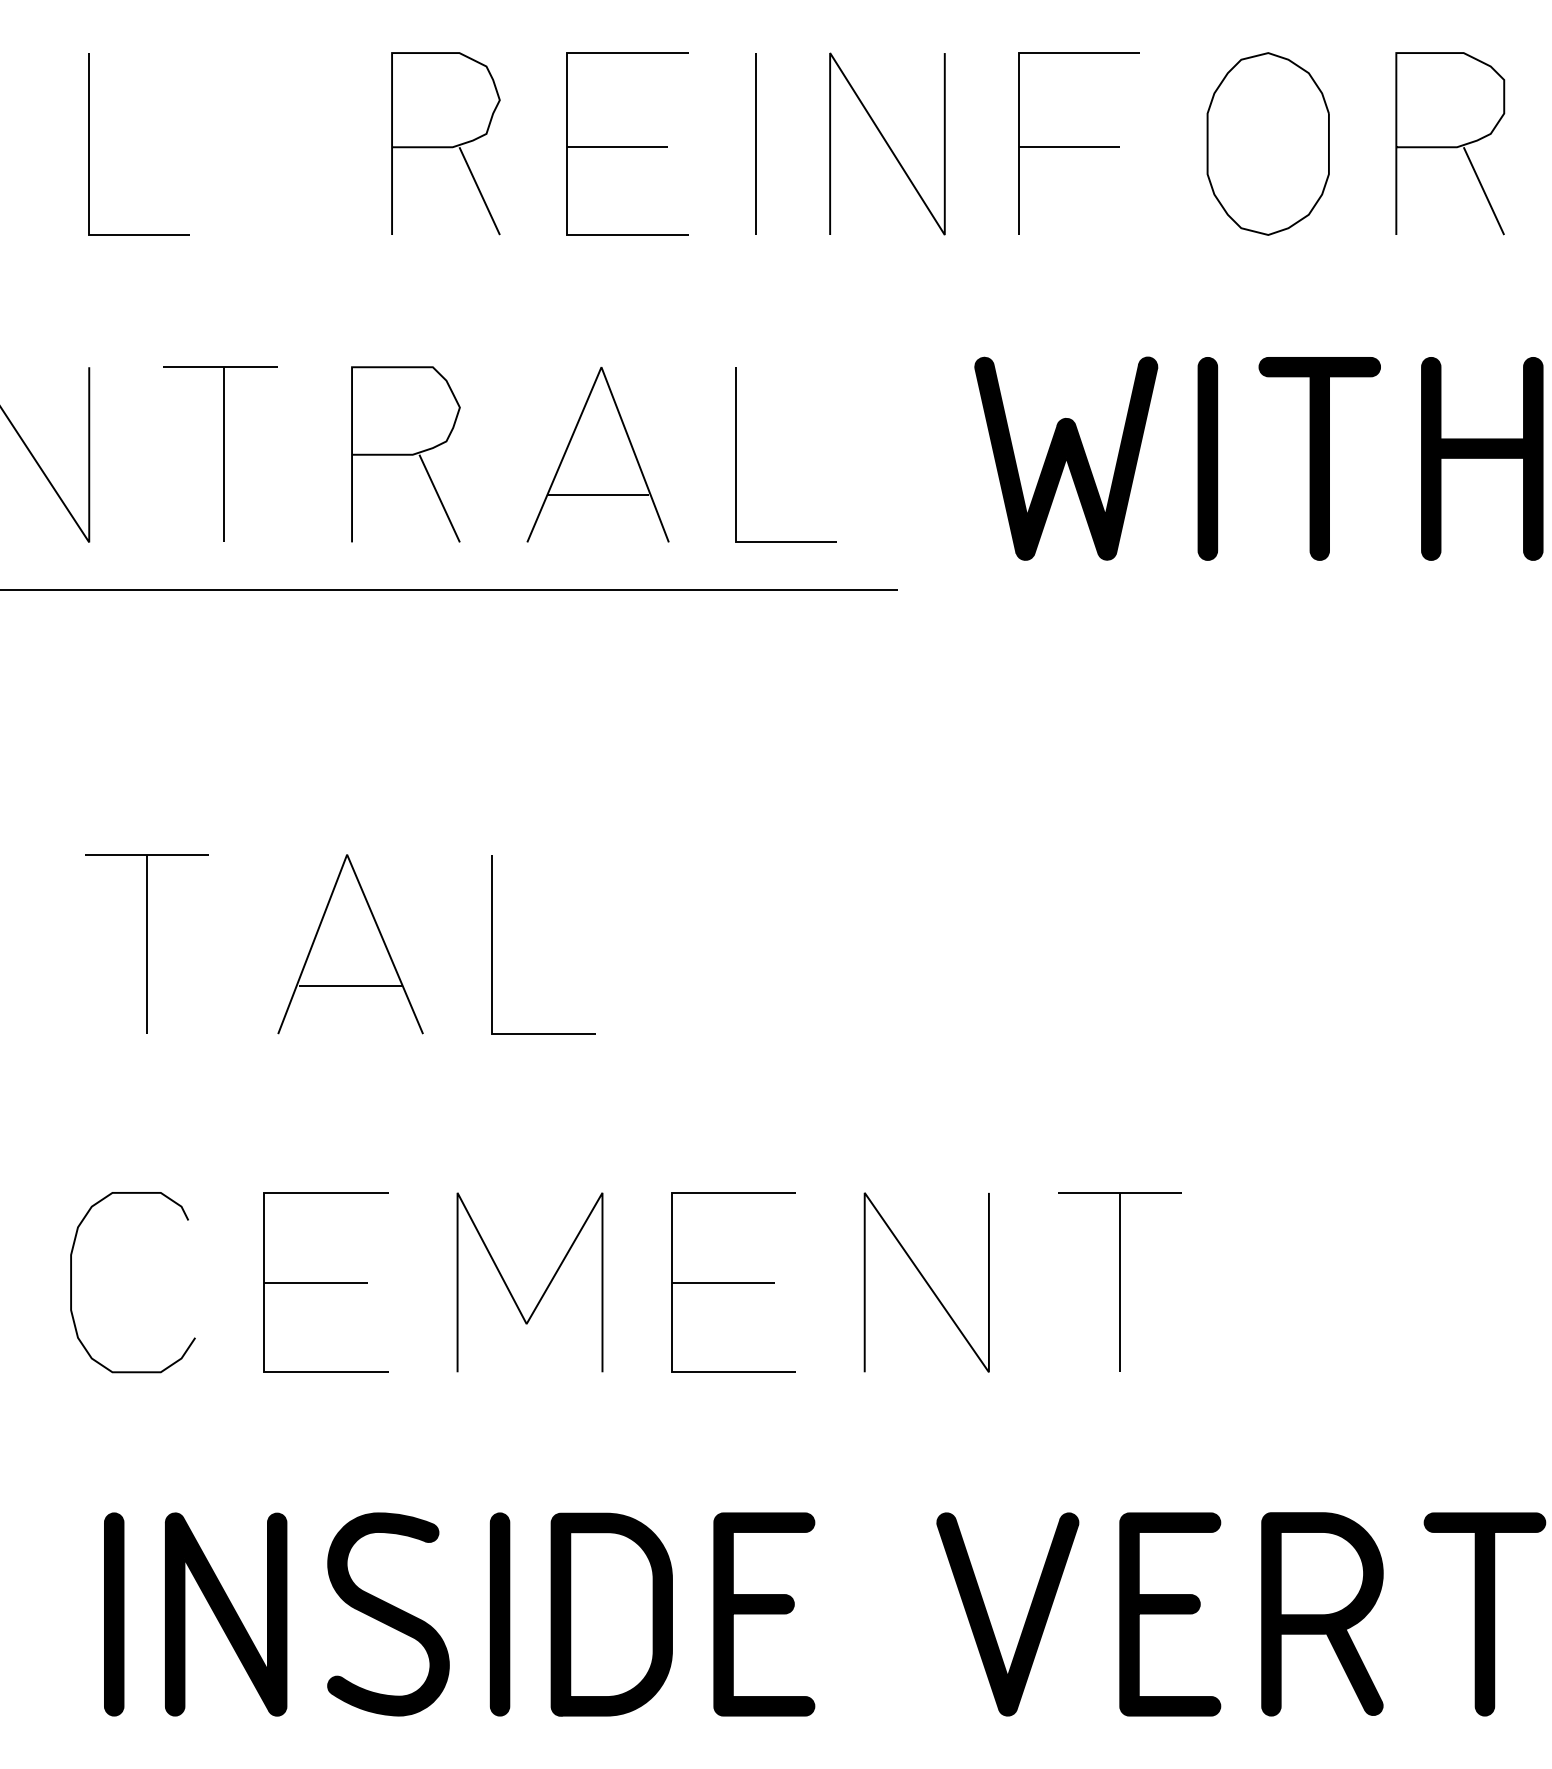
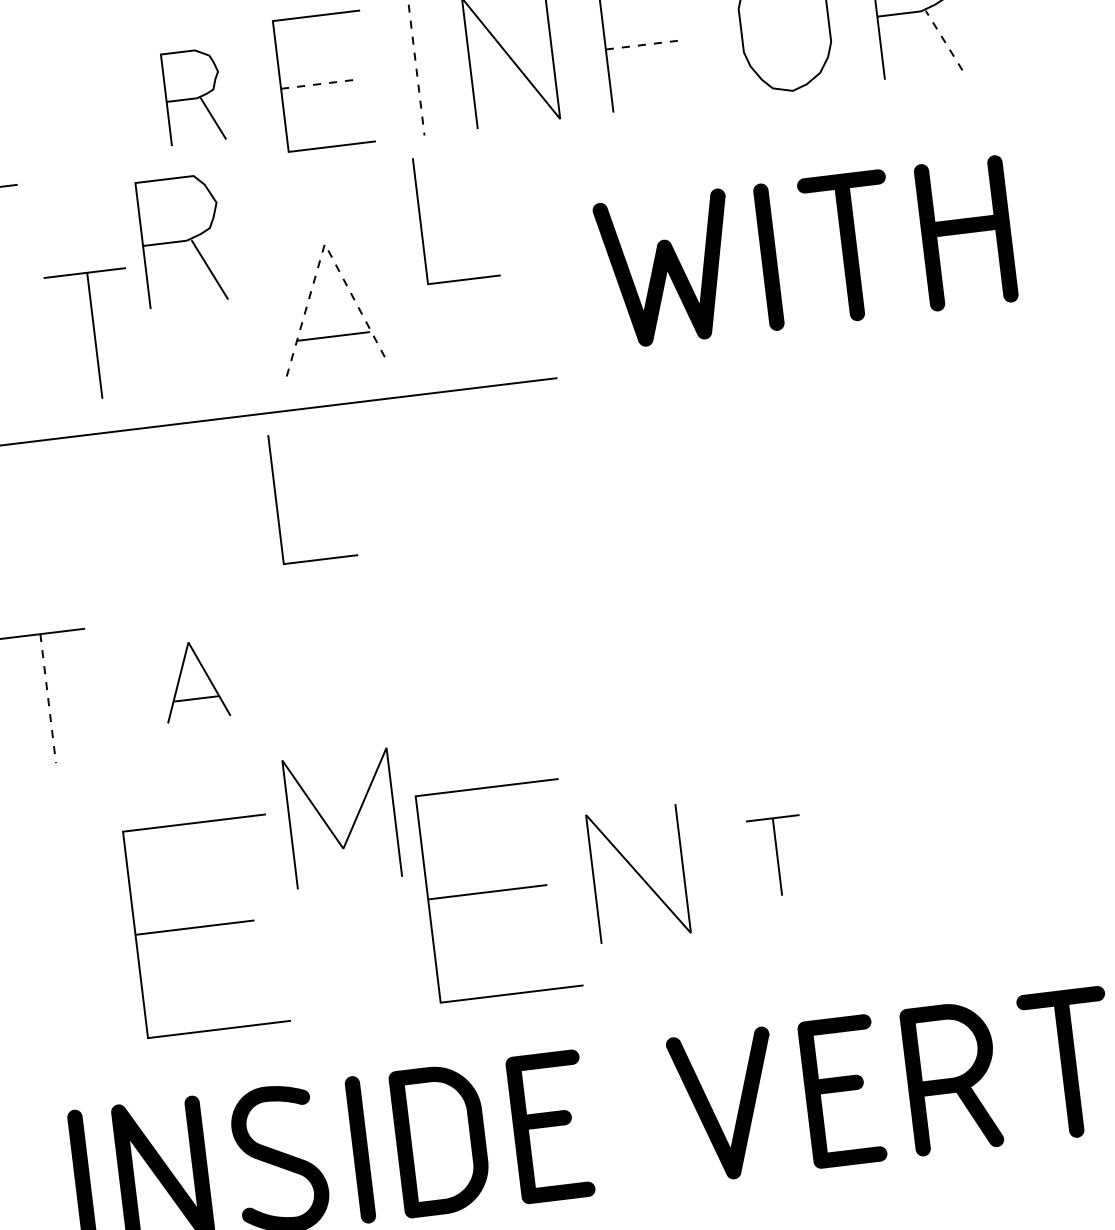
part: (445, 143) -> (193, 96), size x0.7
line: (756, 144) -> (416, 70), solid -> dashed
line: (617, 147) -> (317, 84), solid -> dashed
line: (1069, 147) -> (642, 45), solid -> dashed
line: (1483, 190) -> (943, 40), solid -> dashed
line: (601, 368) -> (324, 244), solid -> dashed
part: (220, 453) -> (92, 335), moved
part: (405, 454) -> (181, 241), moved
line: (736, 454) -> (420, 220), moved
line: (146, 944) -> (47, 698), solid -> dashed
part: (350, 944) -> (194, 681), size x0.6
line: (492, 944) -> (276, 499), moved
part: (1119, 1281) -> (776, 856), size x0.6
curve: (71, 1282) -> (23, 948), removed
part: (325, 1282) -> (206, 926), size x1.6
part: (733, 1282) -> (499, 890), size x1.6
line: (543, 1292) -> (352, 824), moved

